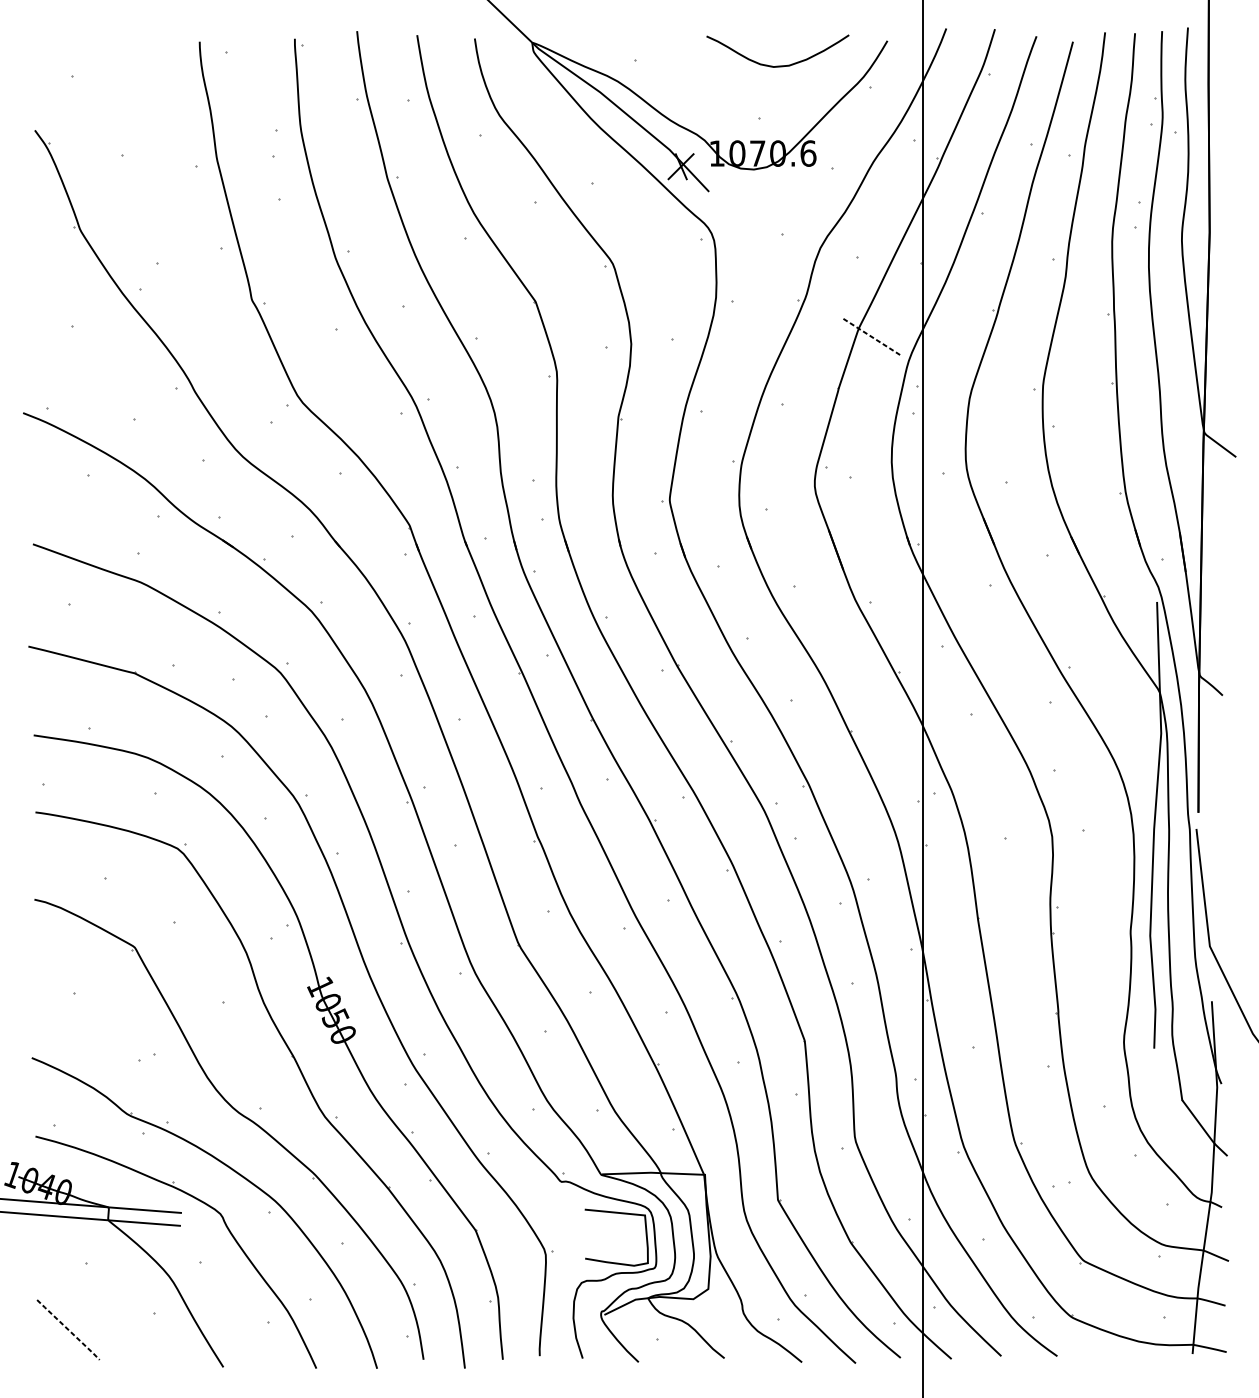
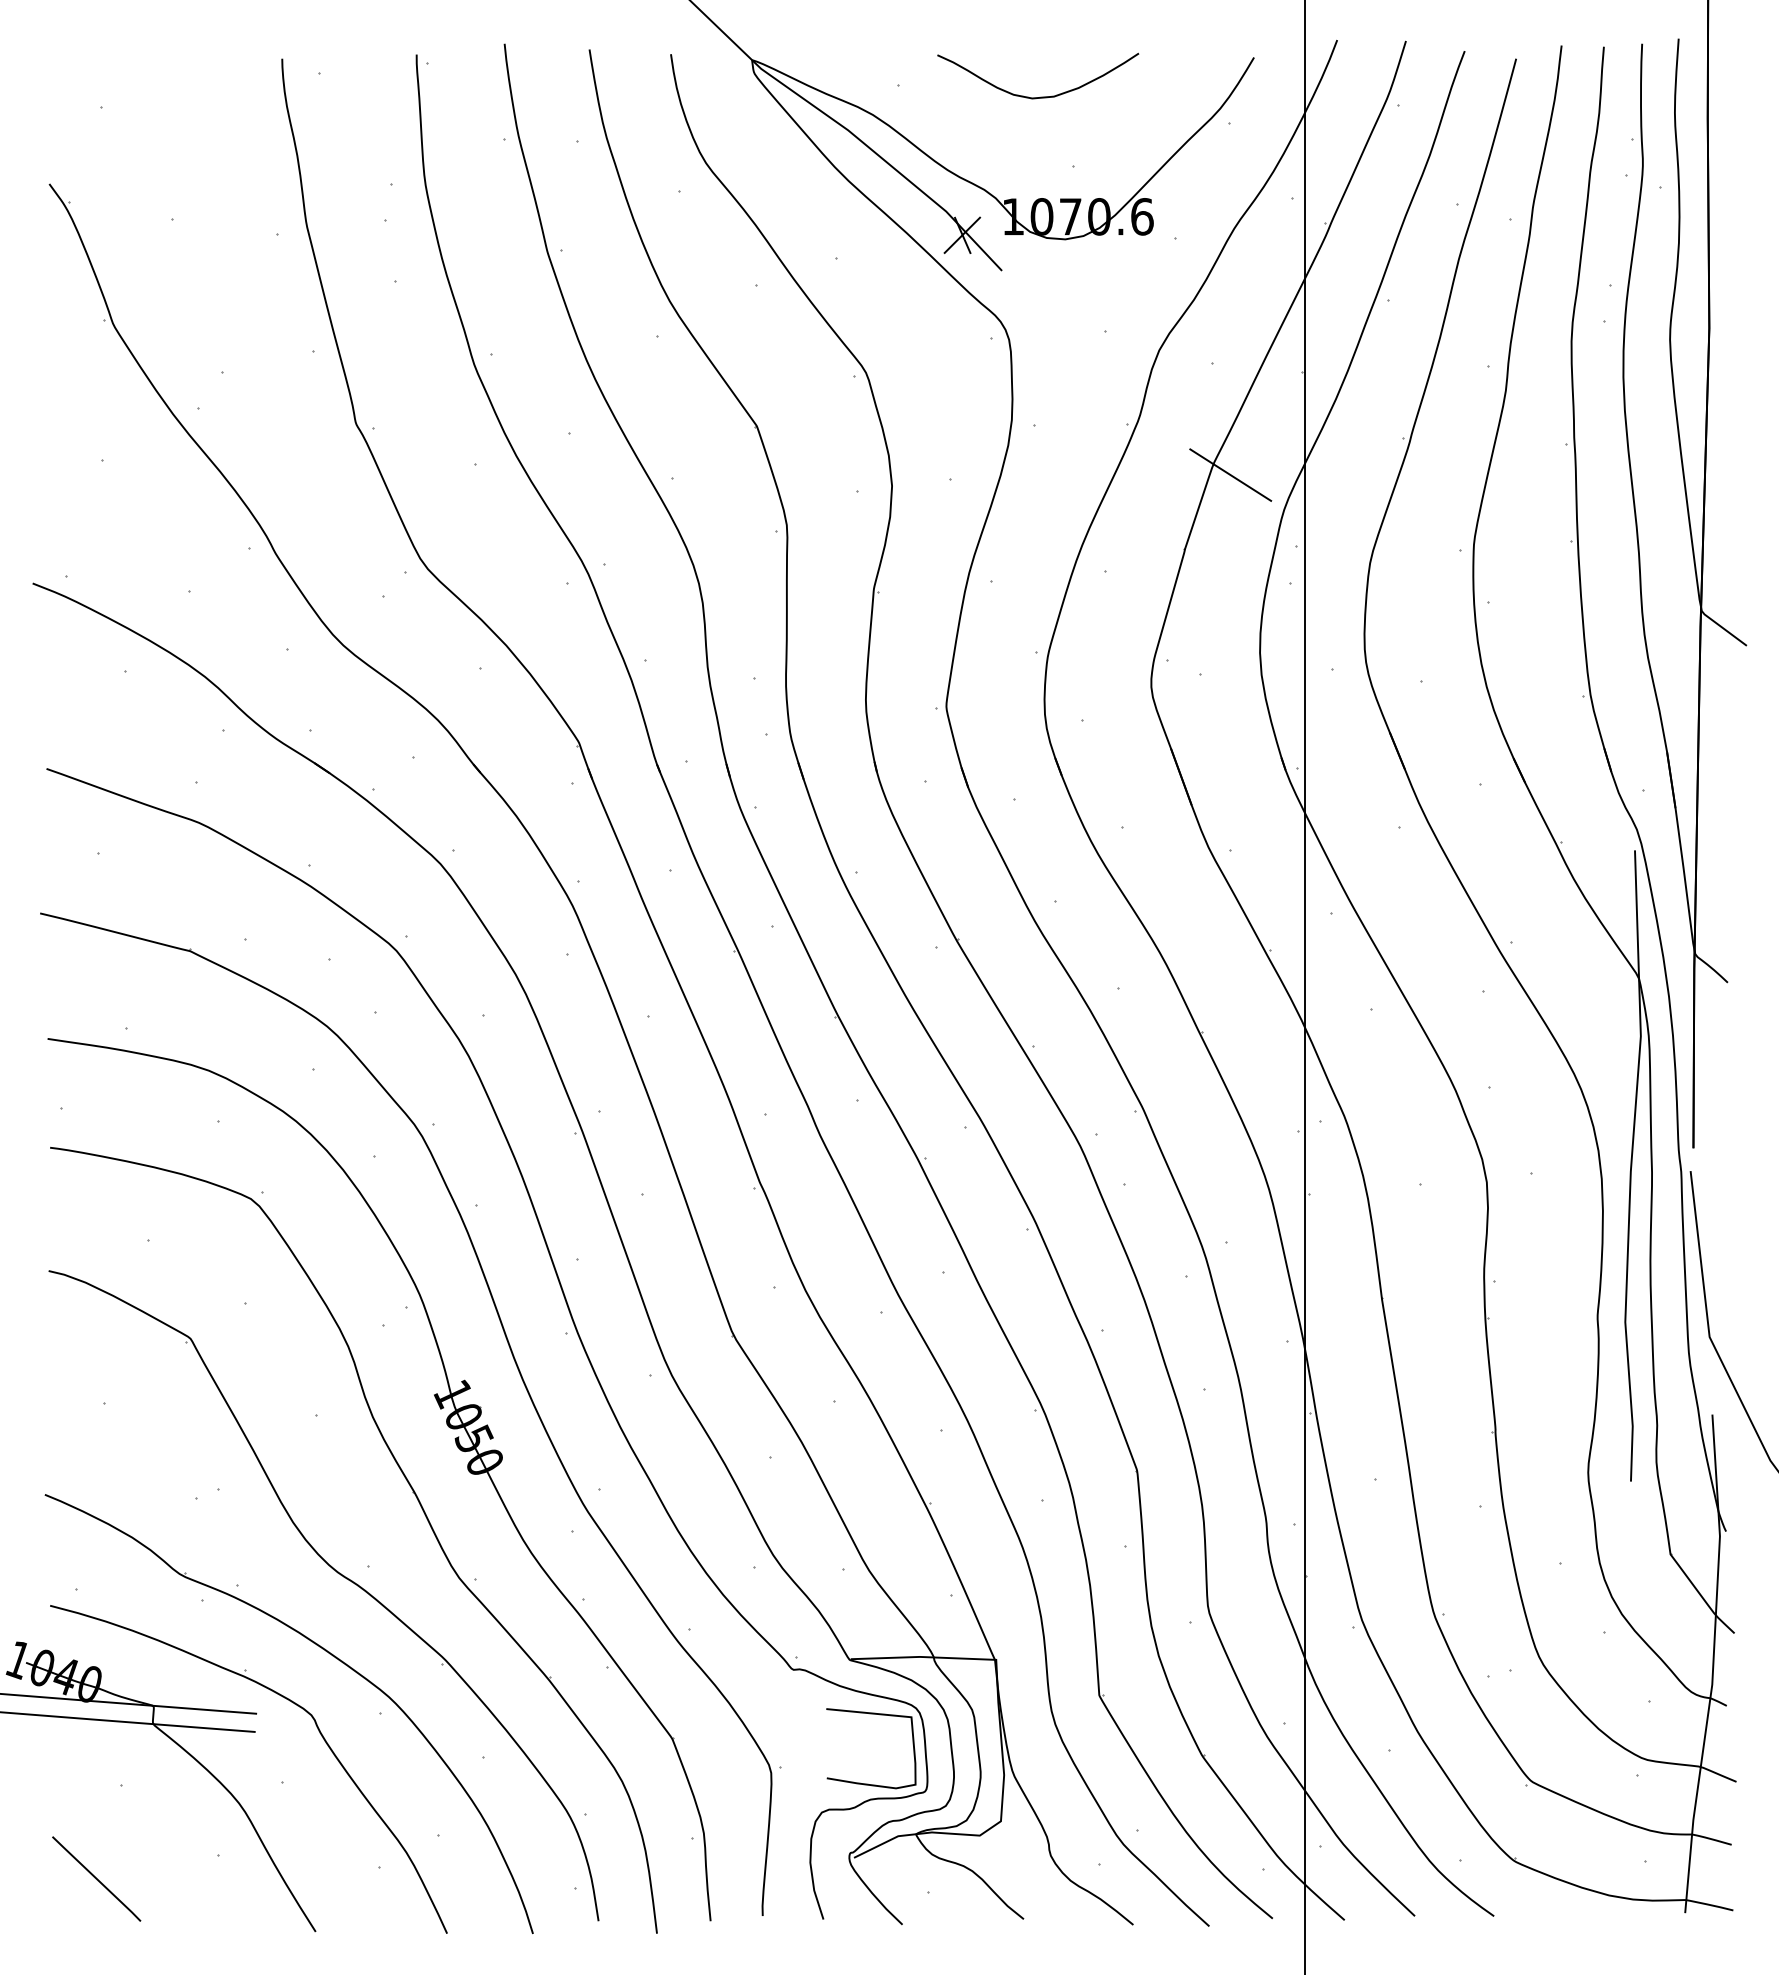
curve: (779, 65) -> (1040, 96), moved
line: (870, 336) -> (1230, 475), dashed -> solid
line: (68, 1329) -> (96, 1878), dashed -> solid

